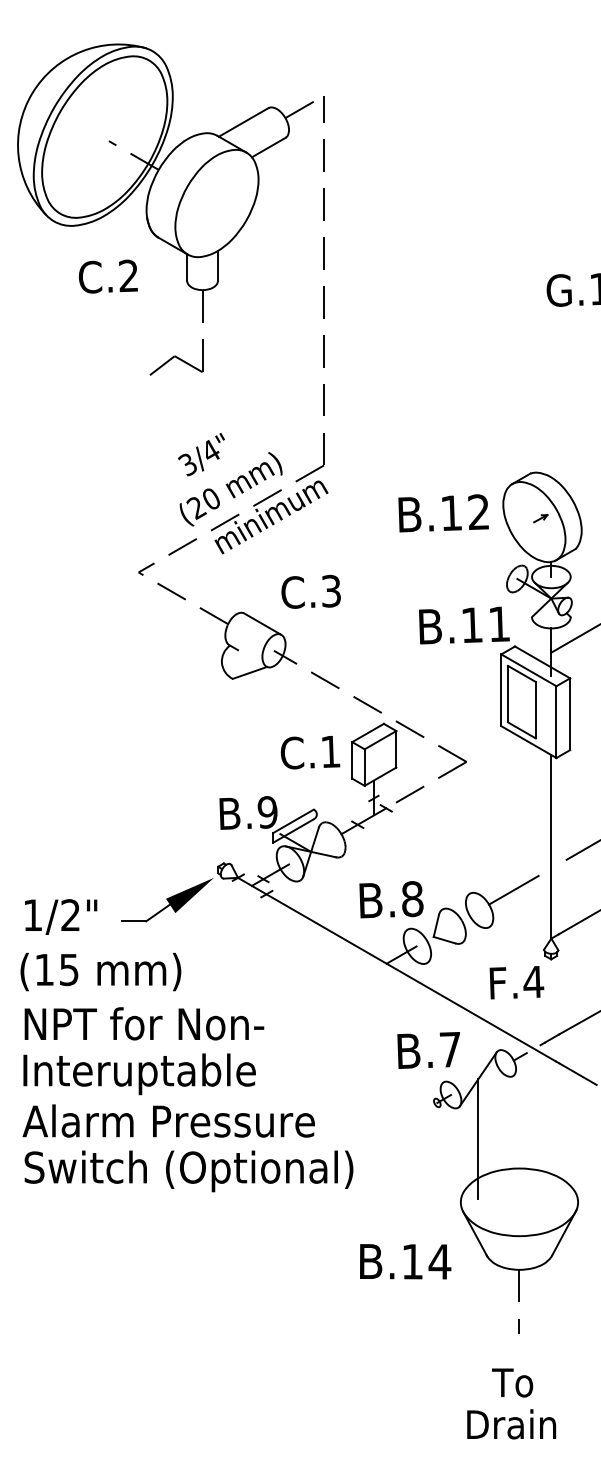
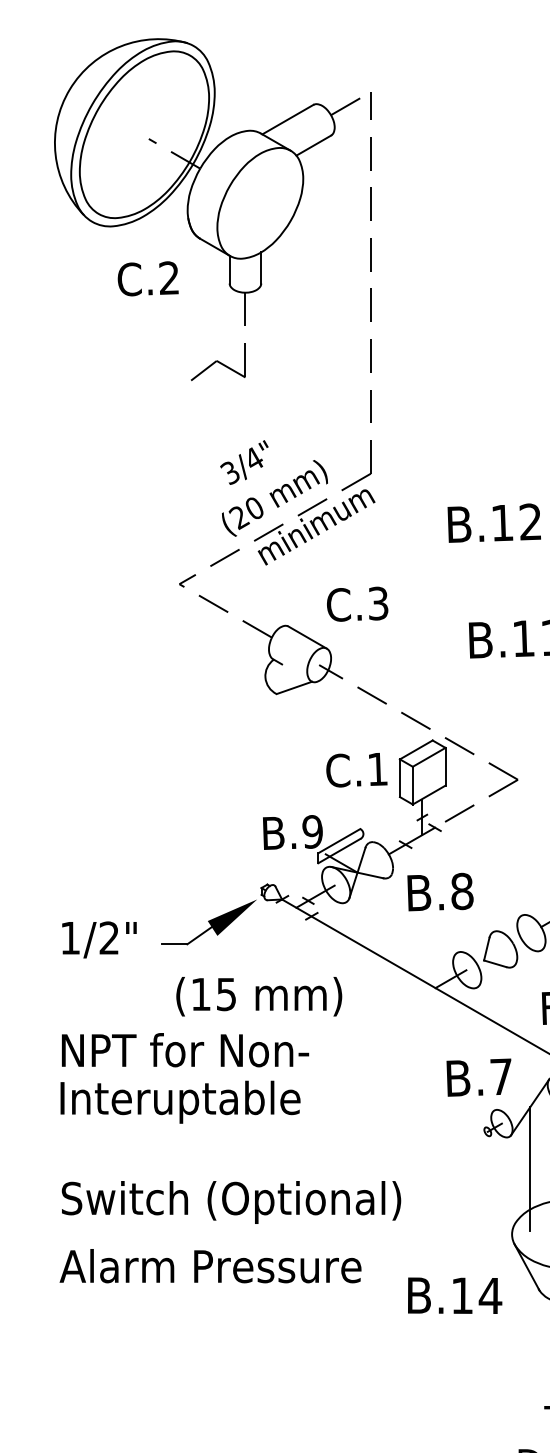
text: (391, 899) -> (440, 891), moved
text: (100, 971) -> (258, 996), moved
text: (168, 1120) -> (210, 1265), moved

